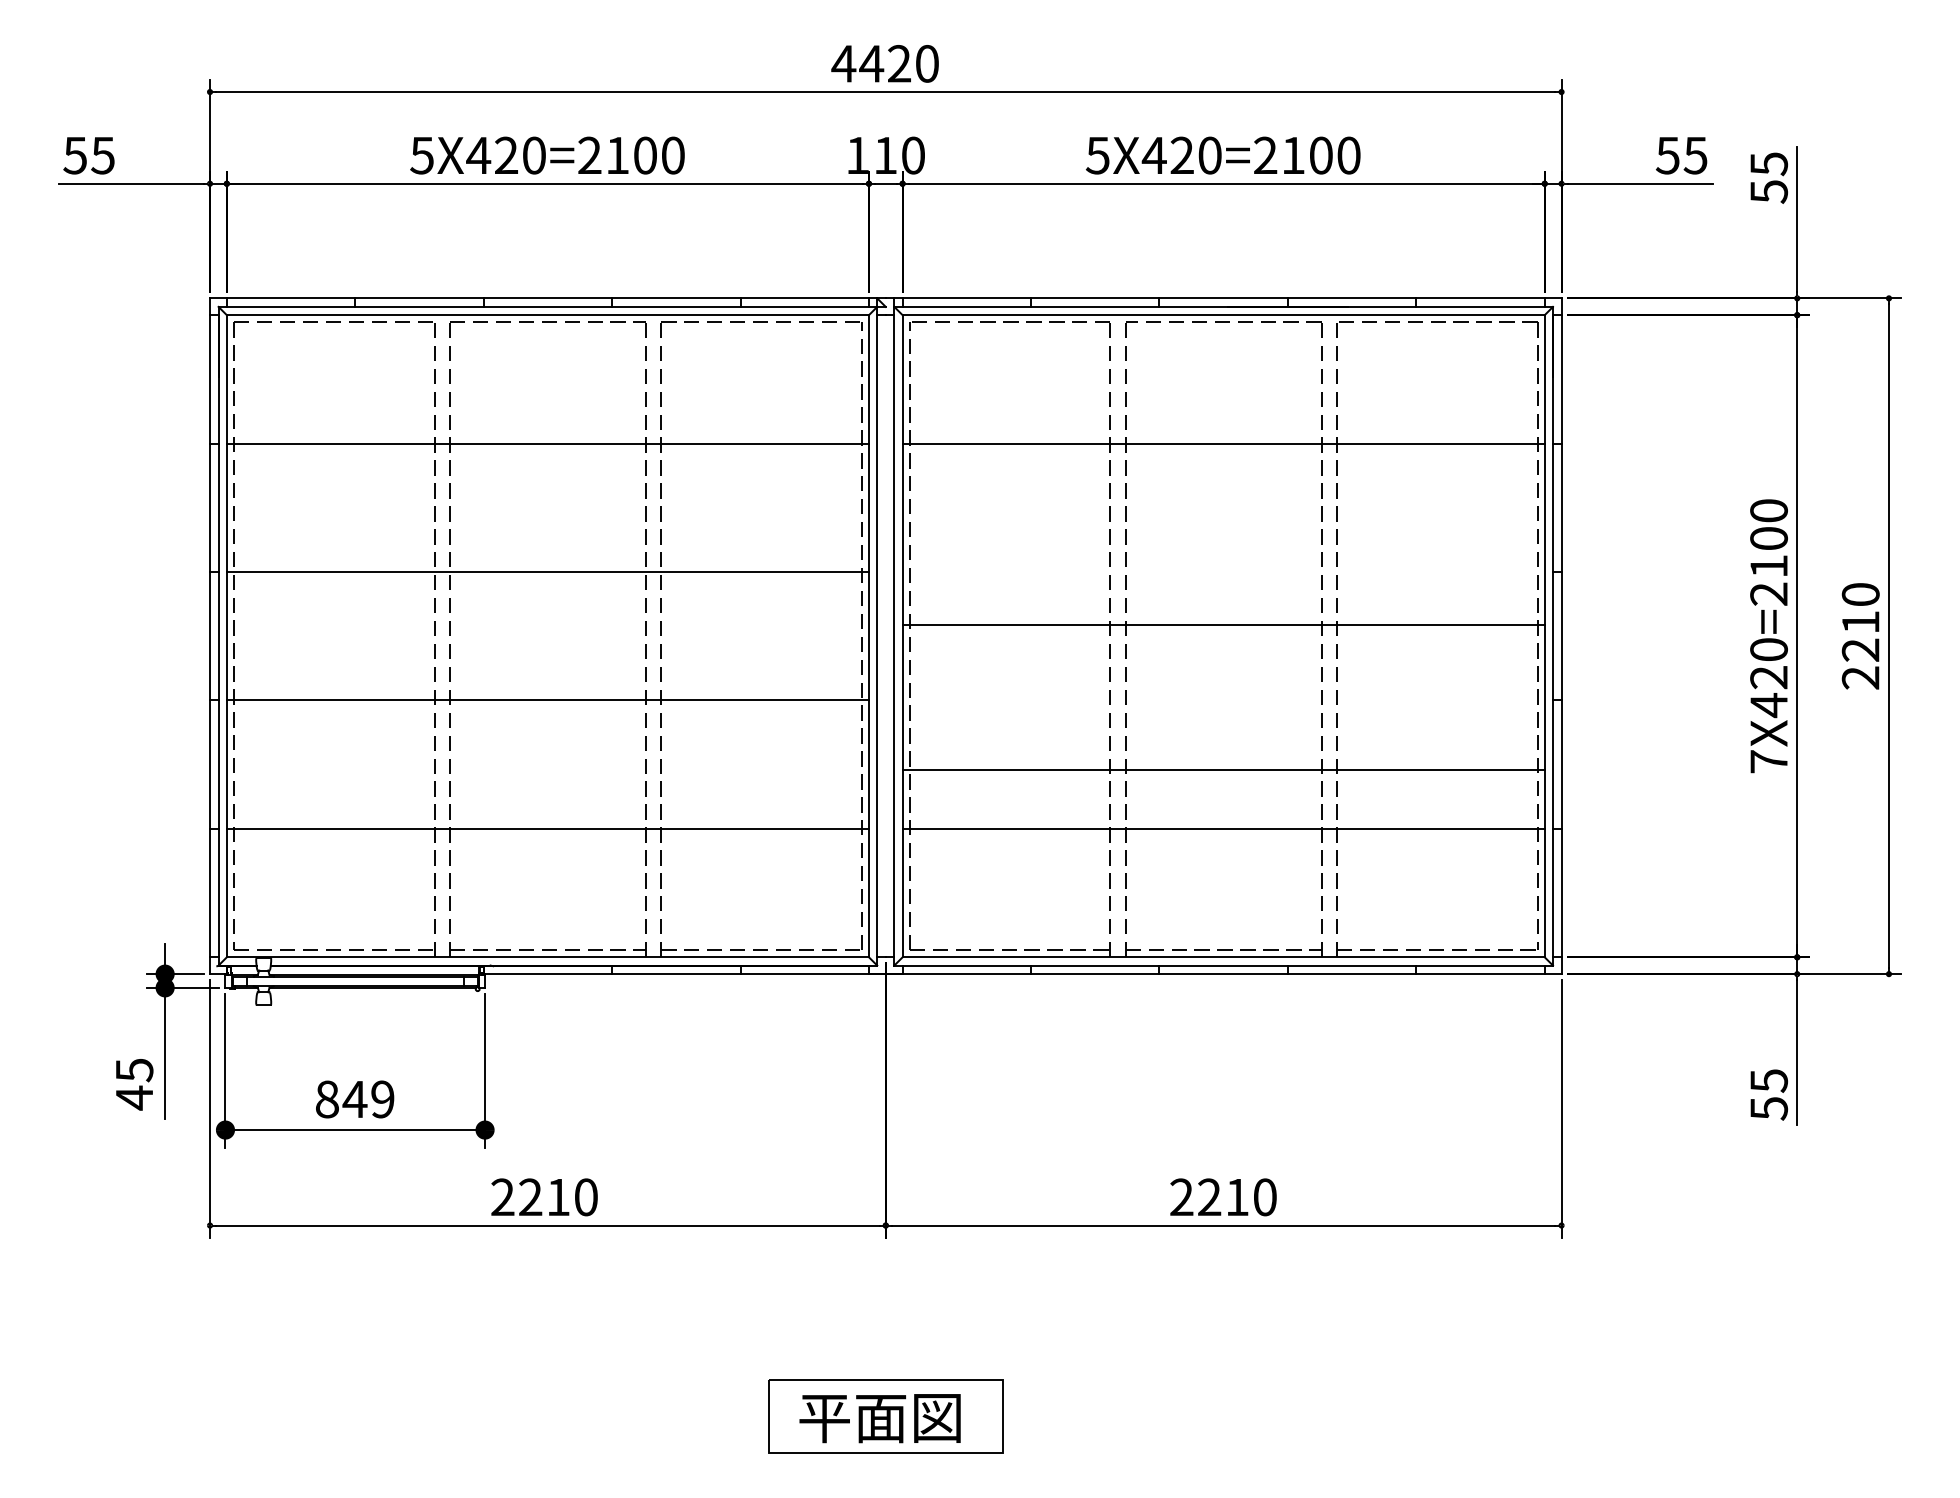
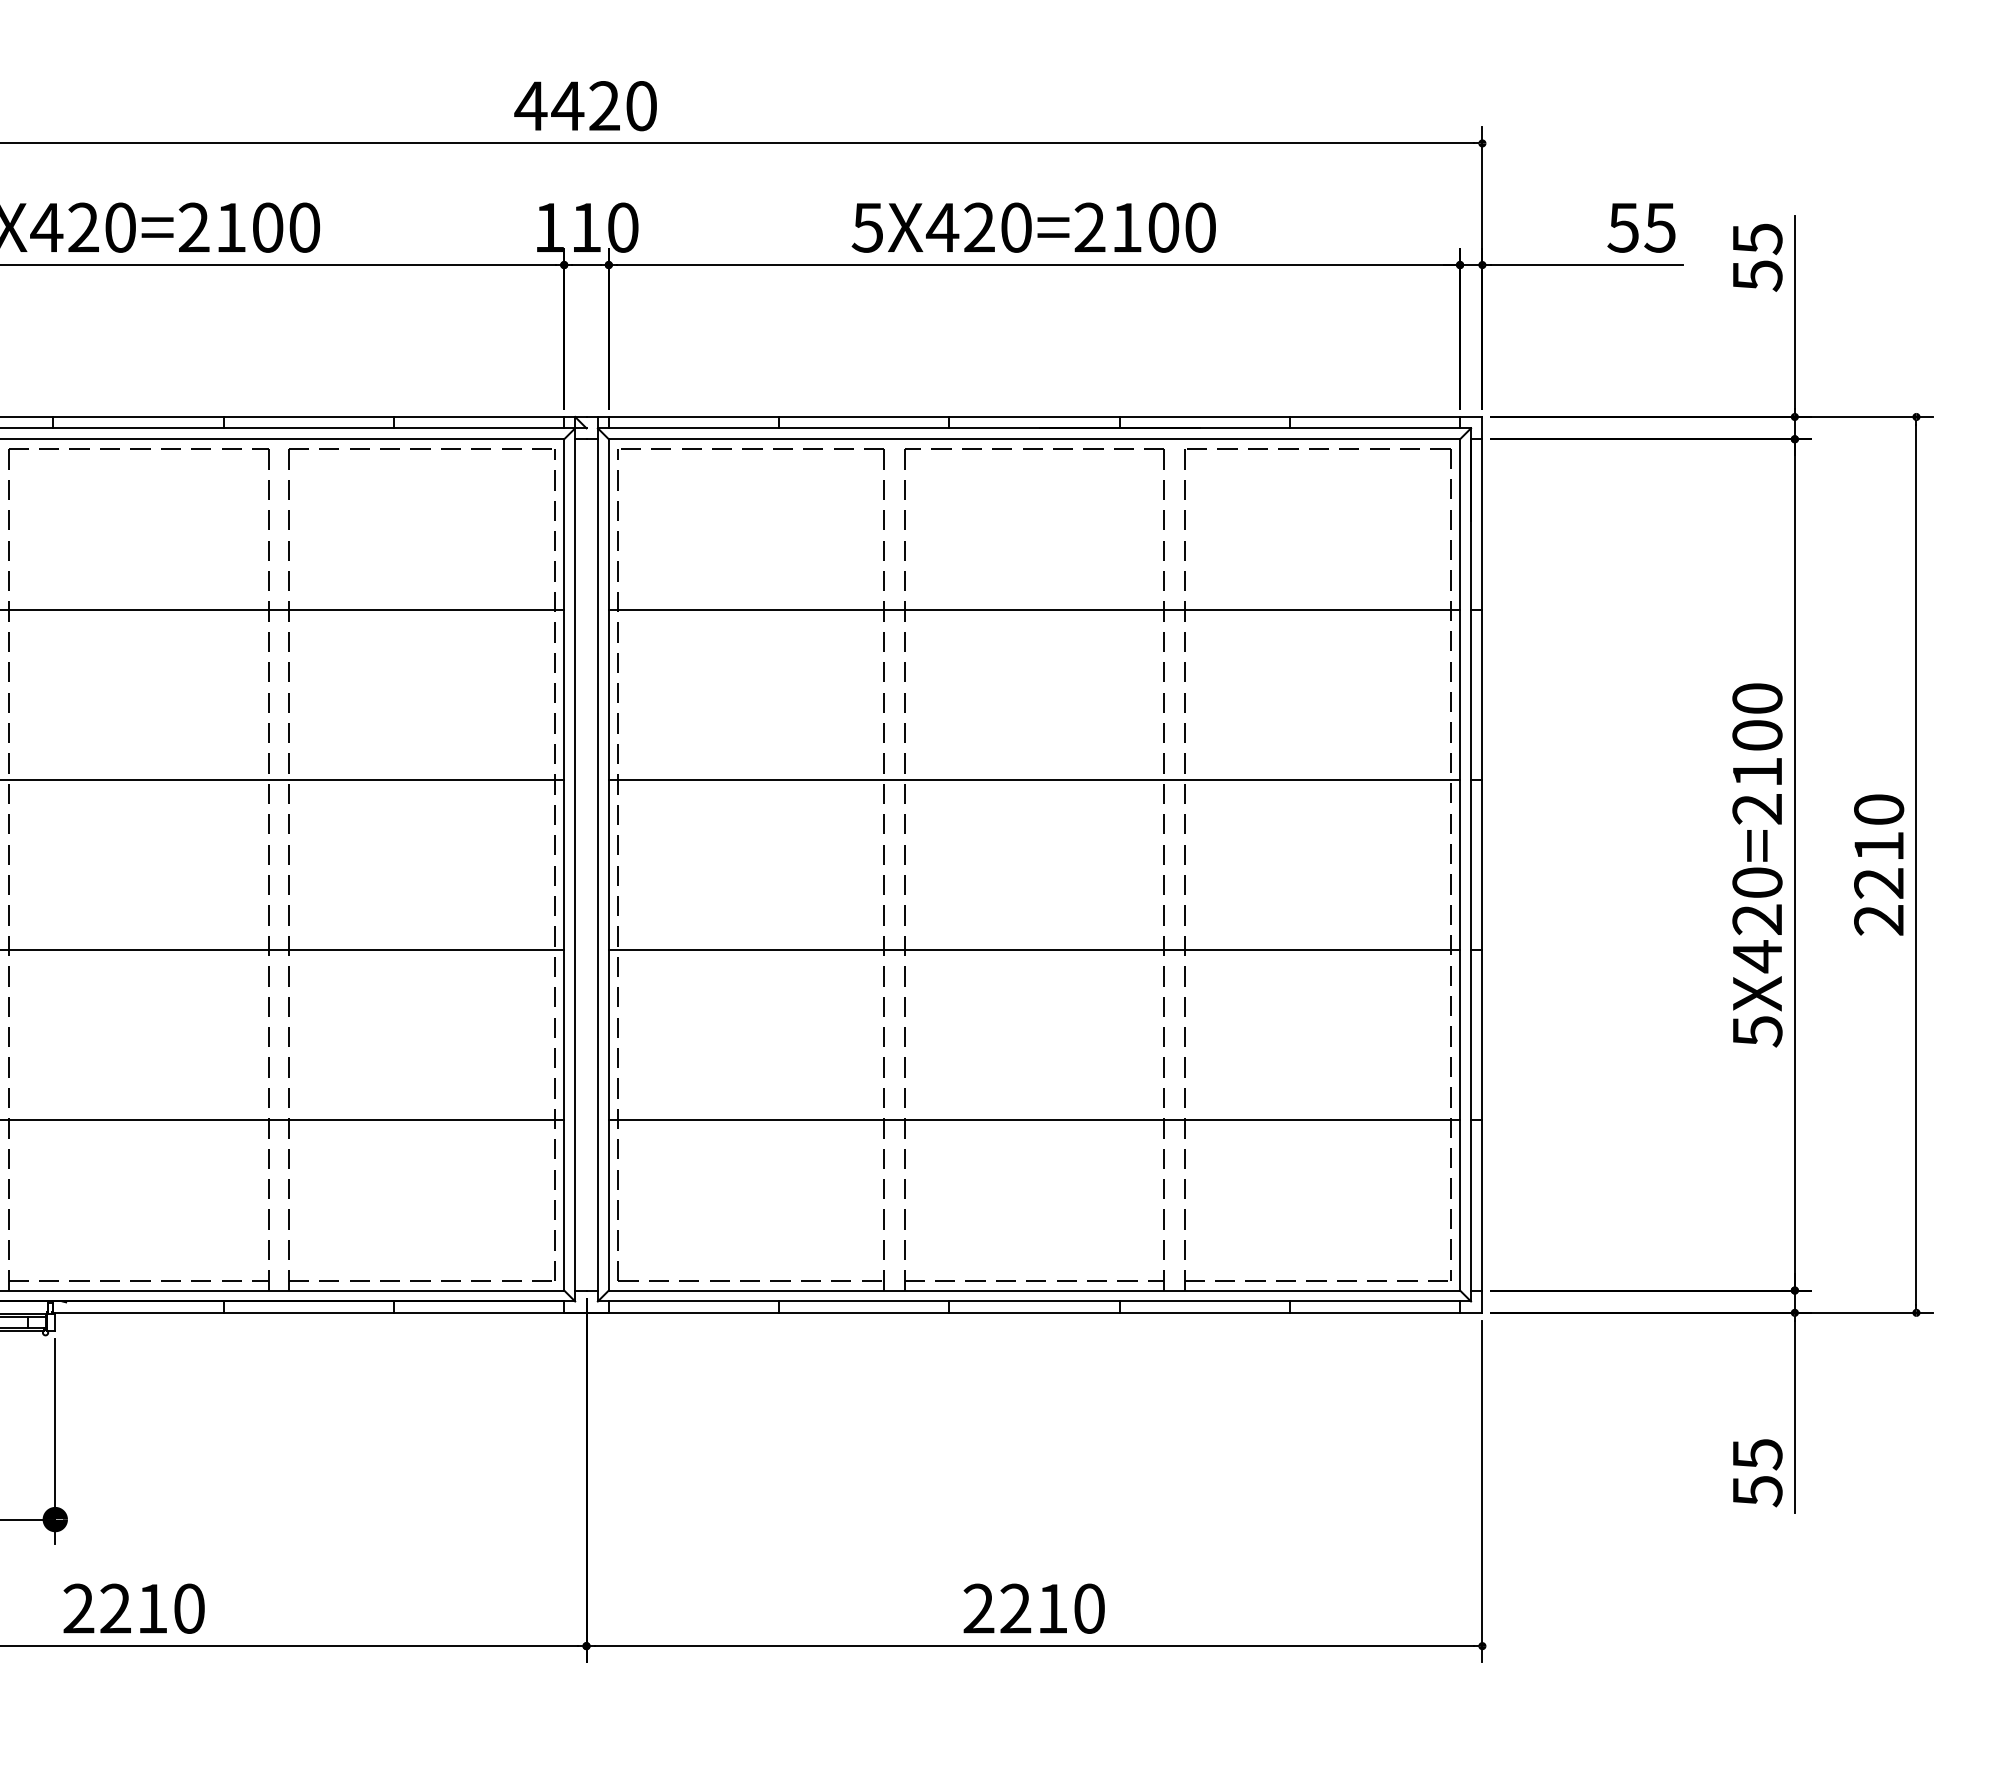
line: (1223, 625) -> (1034, 780), moved
text: (1768, 761) -> (1756, 1030), 7X420=2100 -> 5X420=2100
line: (1223, 770) -> (1034, 950), moved

